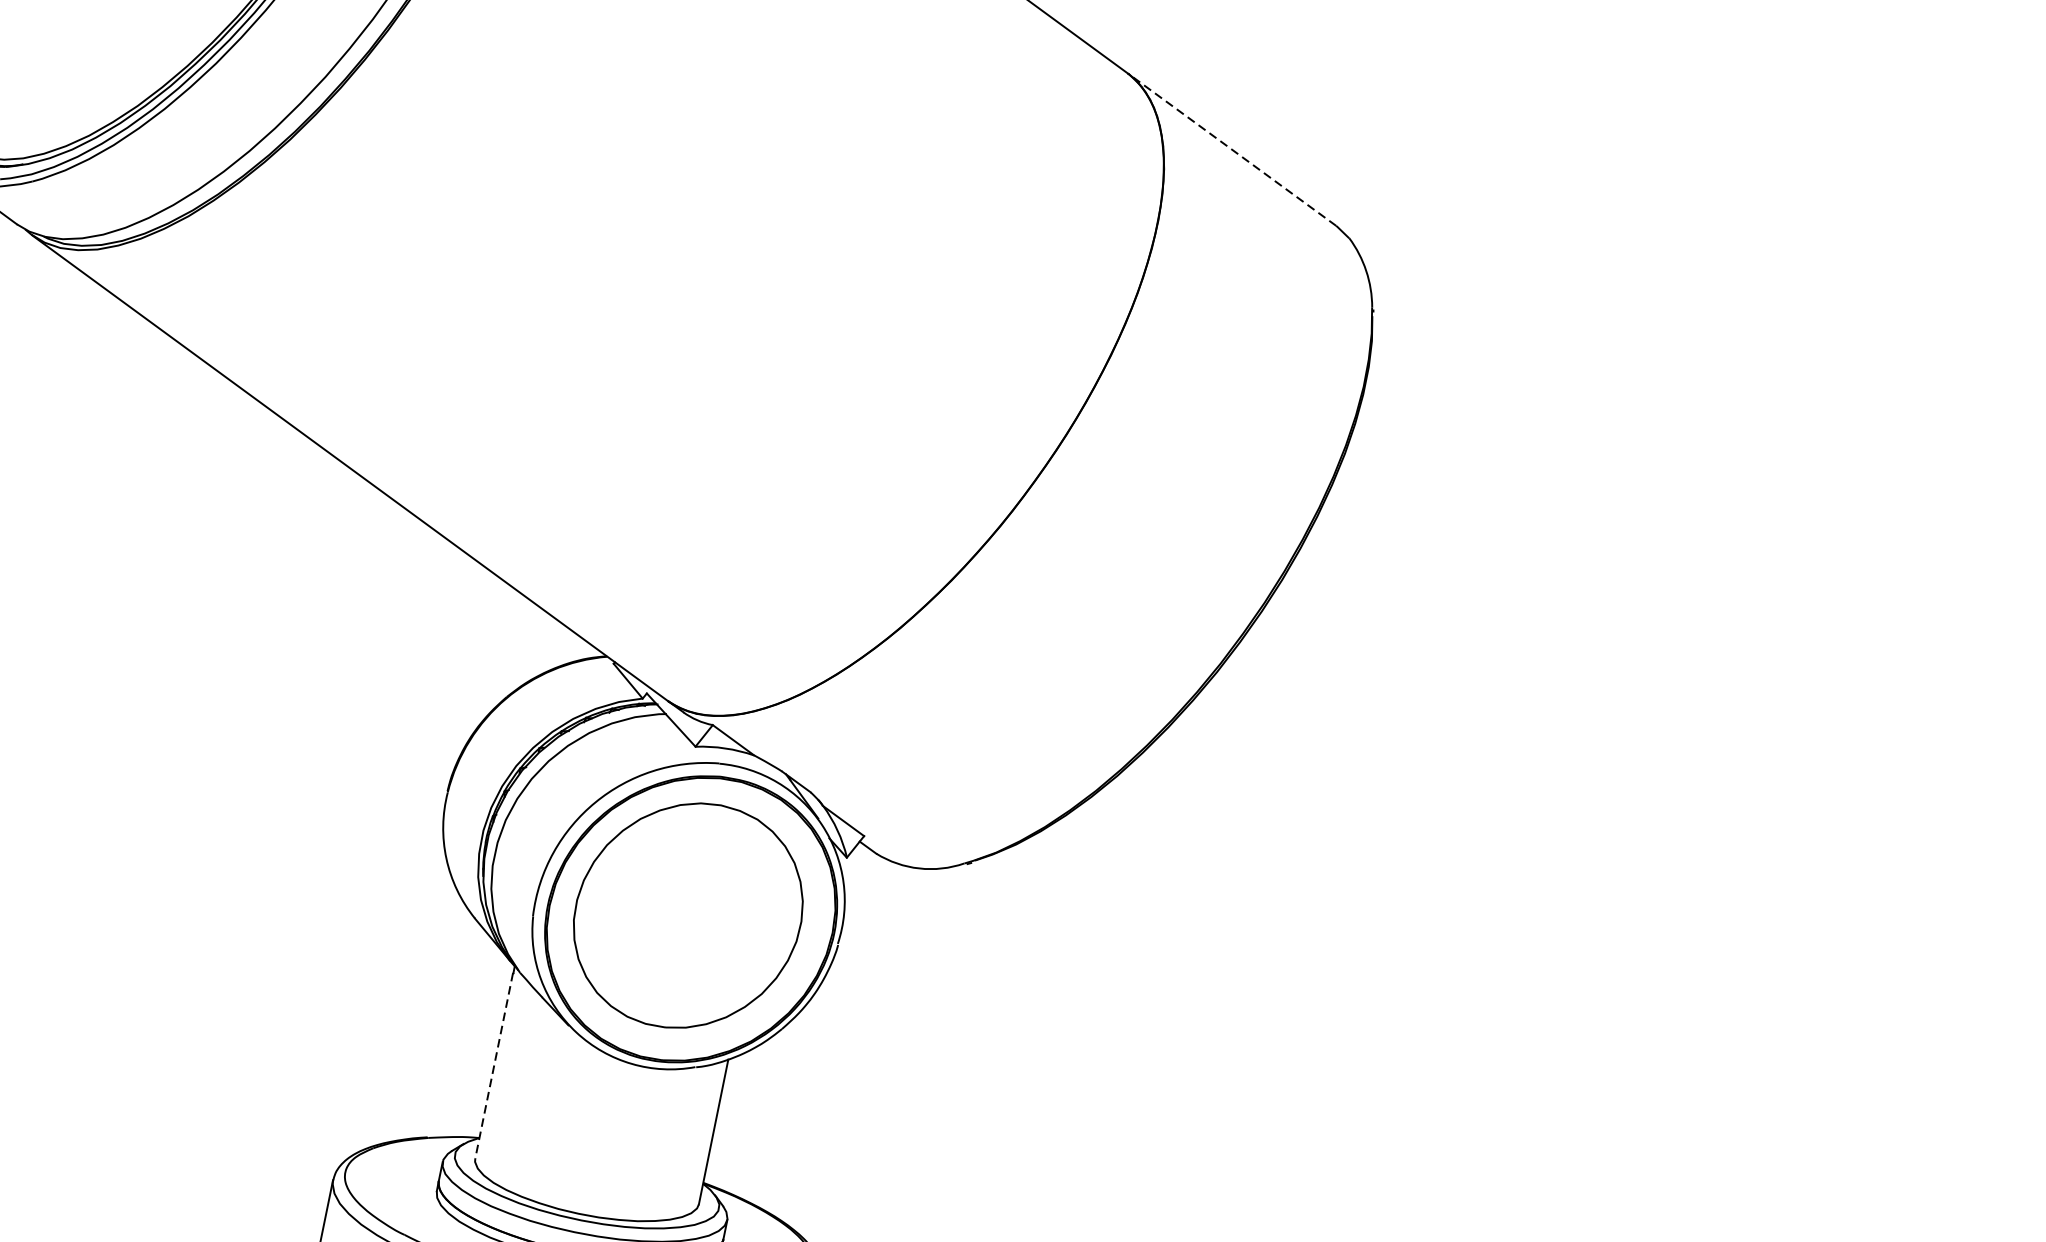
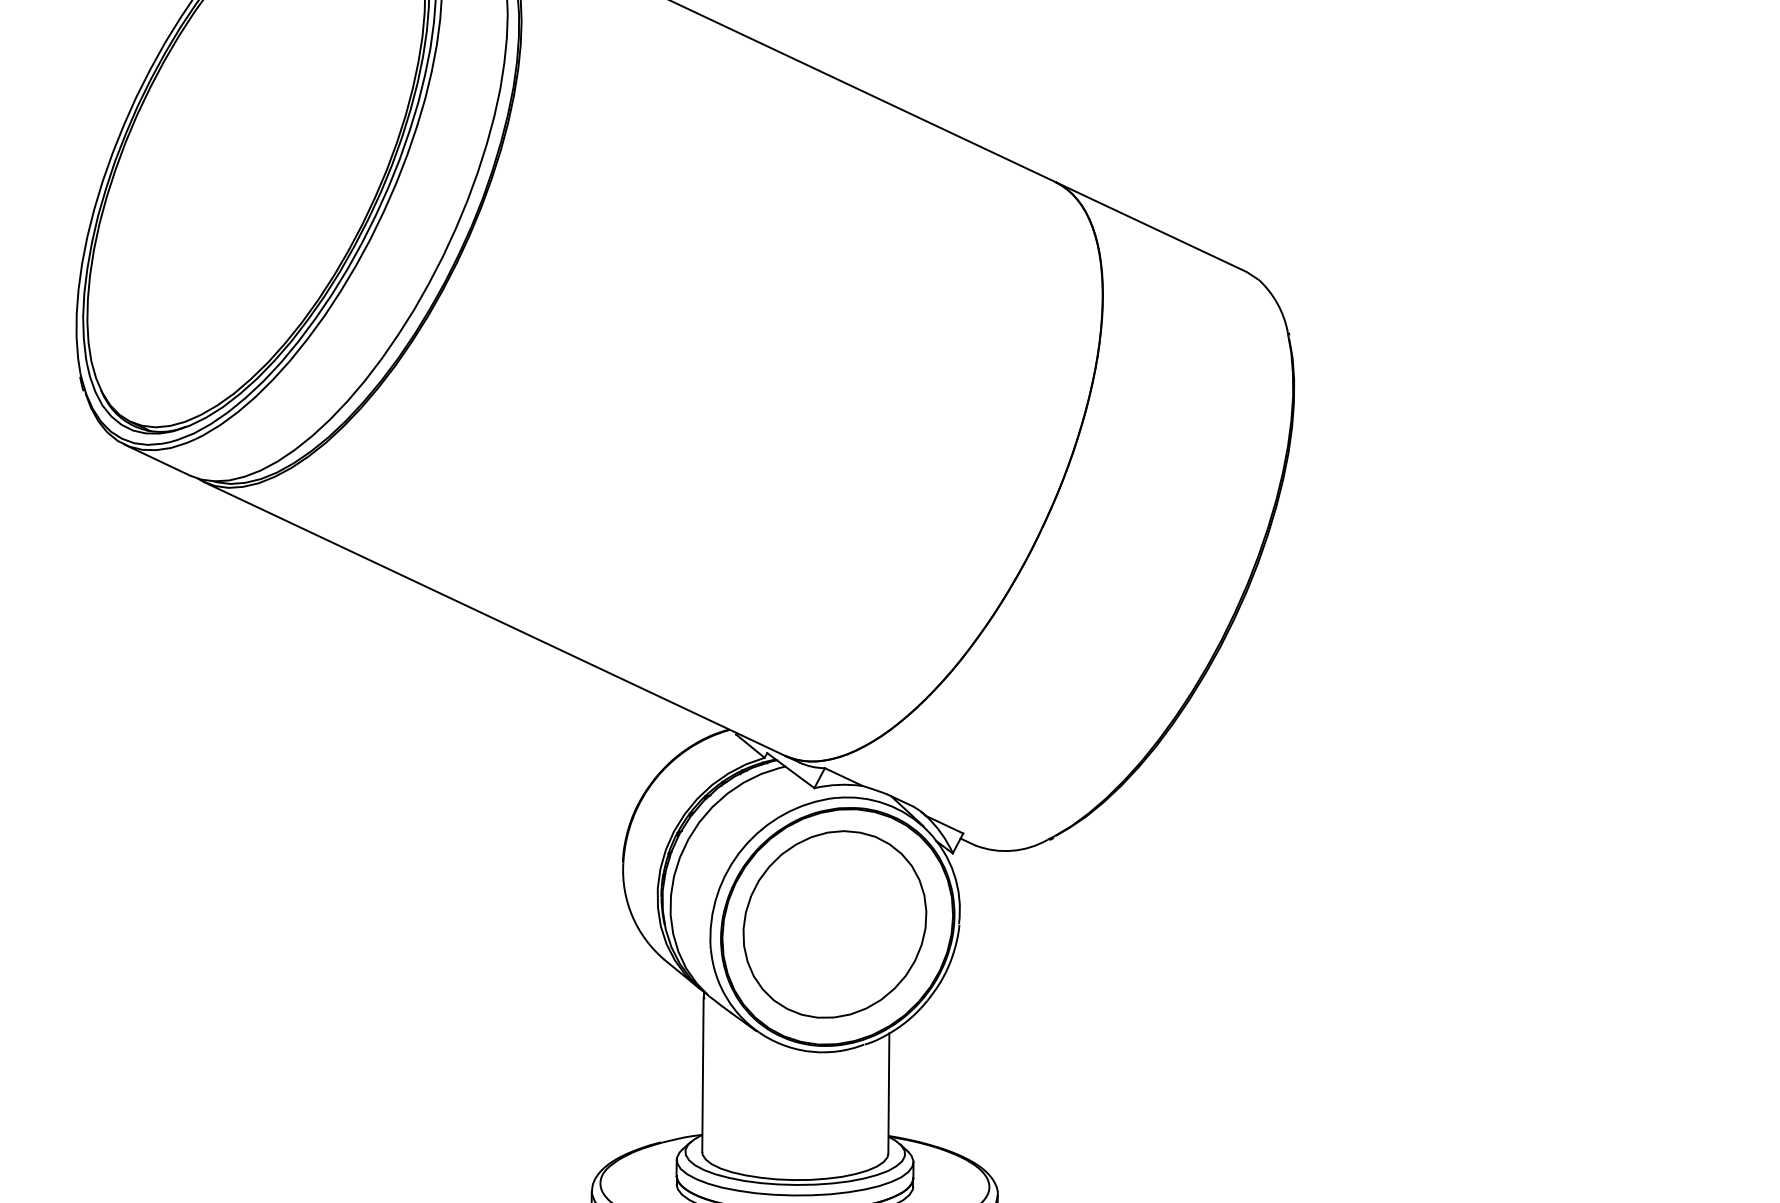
line: (1231, 149) -> (1150, 226), dashed -> solid
line: (493, 1066) -> (702, 1075), dashed -> solid

